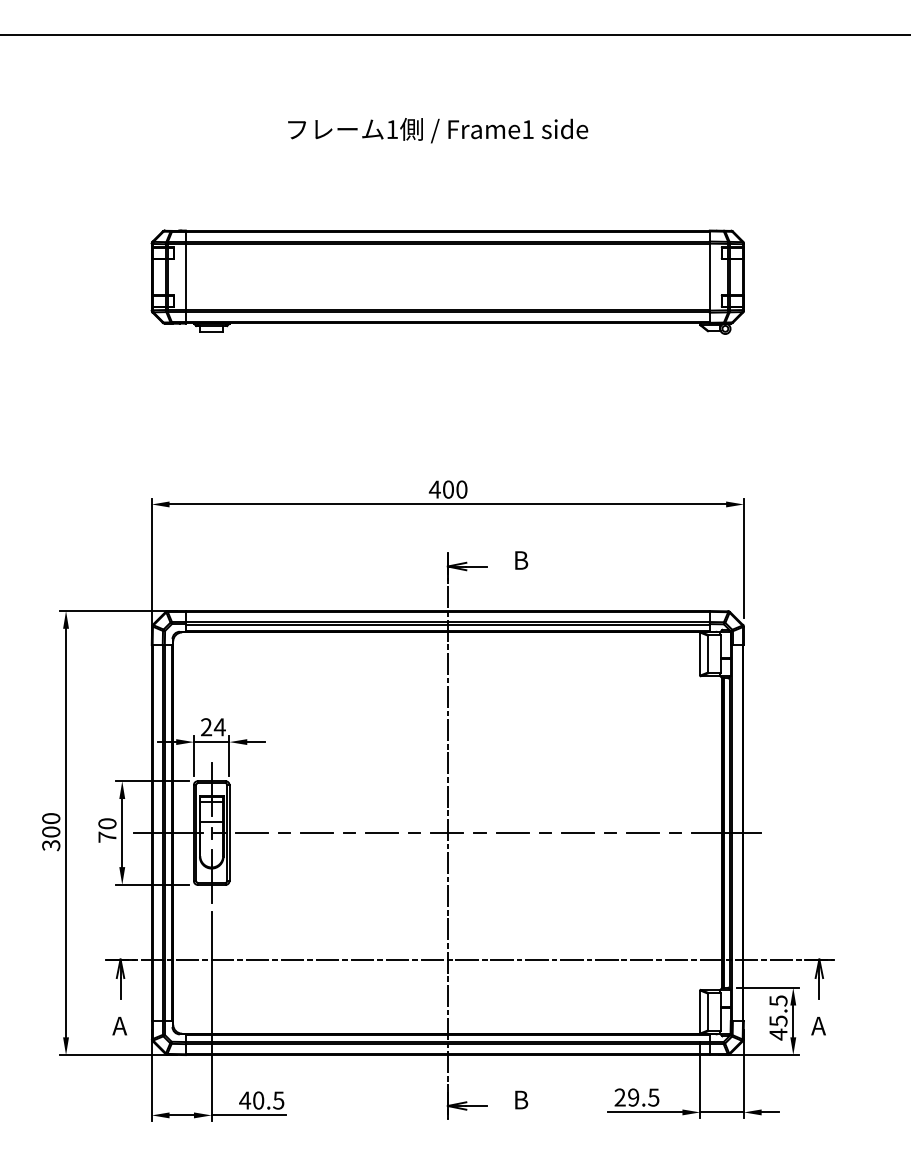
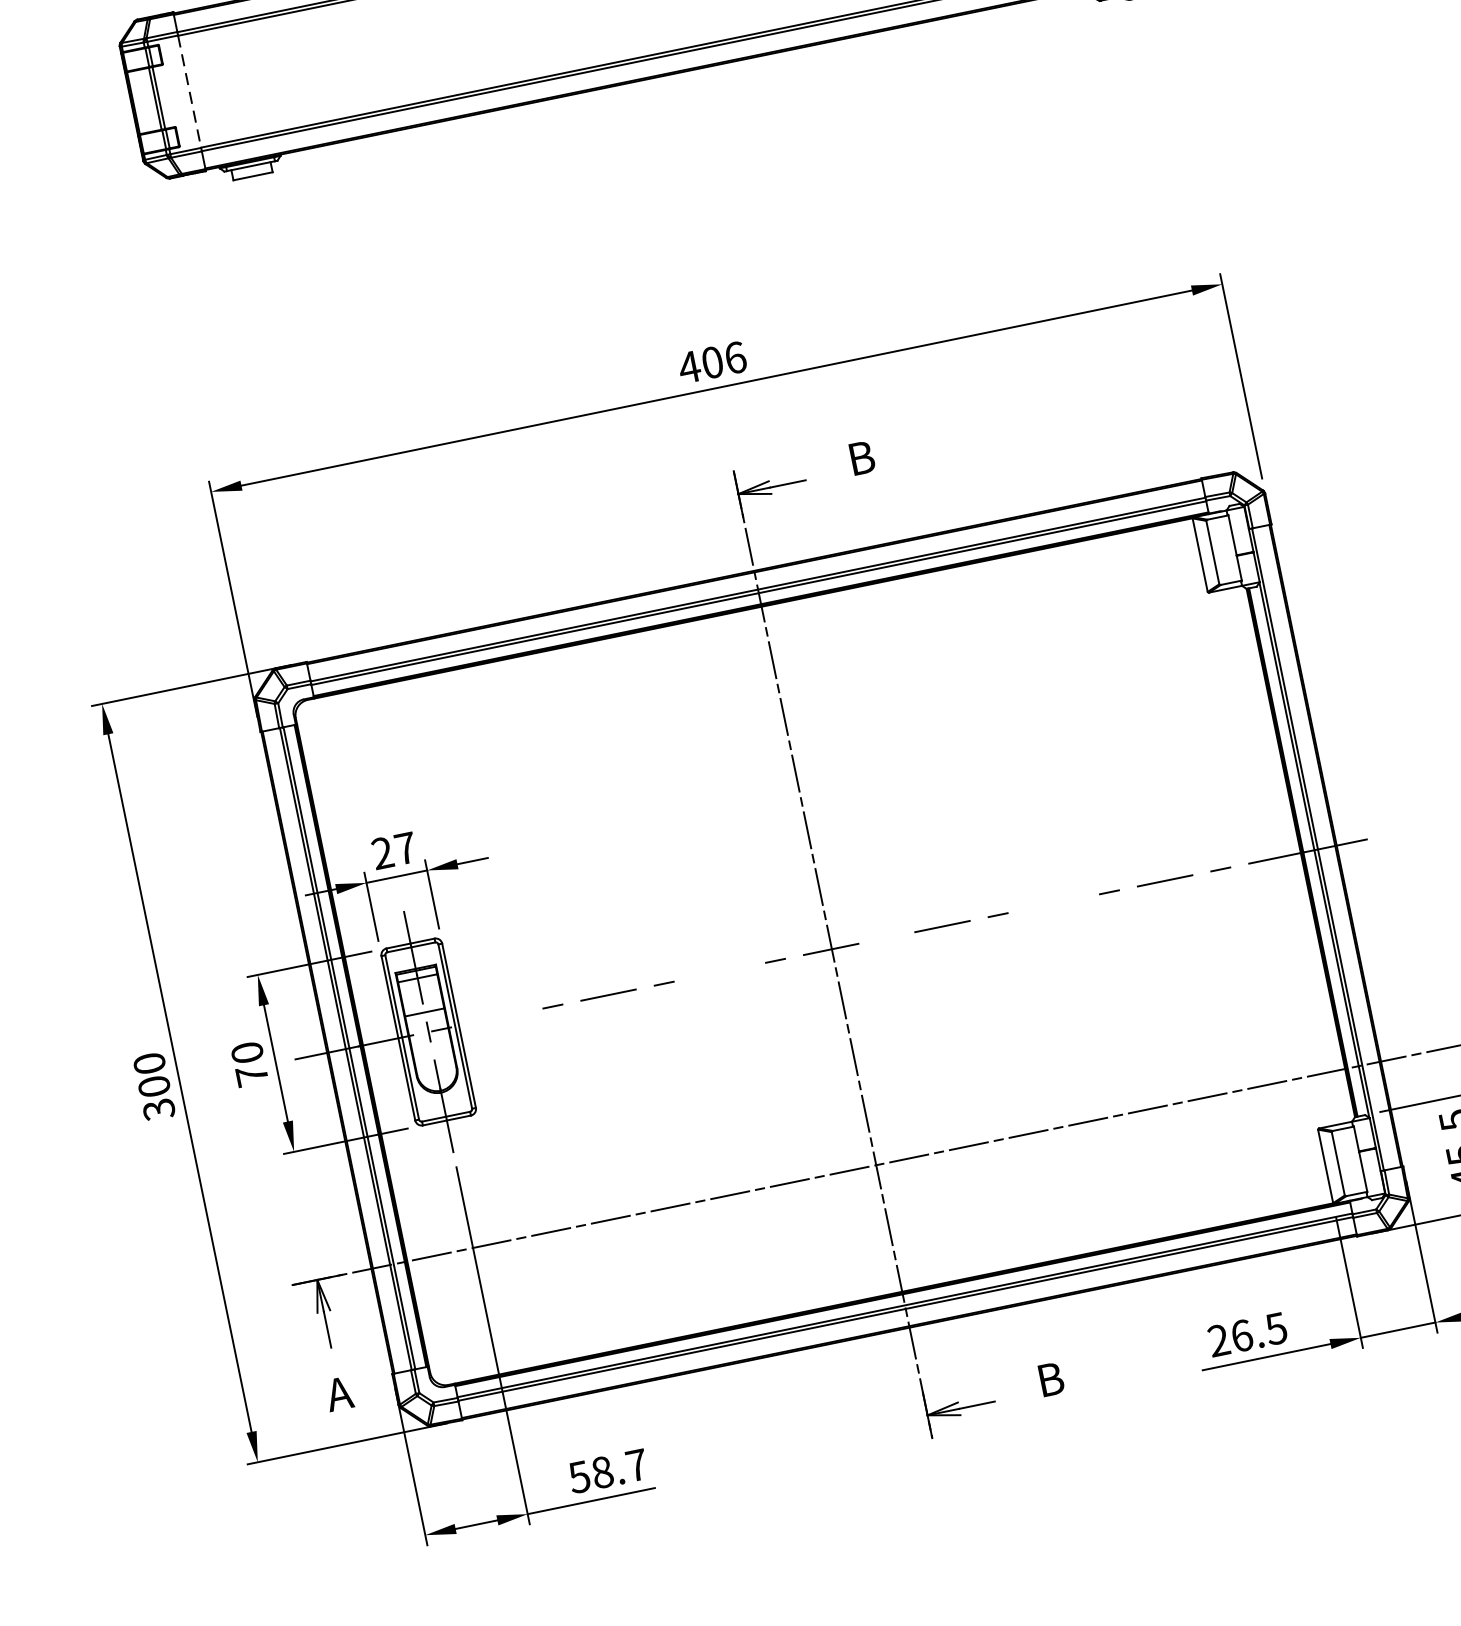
line: (185, 277) -> (189, 92), solid -> dashed
text: (461, 489) -> (734, 357), 400 -> 406
text: (219, 727) -> (404, 849), 24 -> 27
line: (479, 832) -> (885, 937), removed
line: (251, 833) -> (496, 1018), removed
line: (382, 833) -> (720, 972), removed
line: (577, 833) -> (1053, 904), removed
text: (633, 1097) -> (1241, 1335), 29.5 -> 26.5
text: (261, 1100) -> (607, 1471), 40.5 -> 58.7

